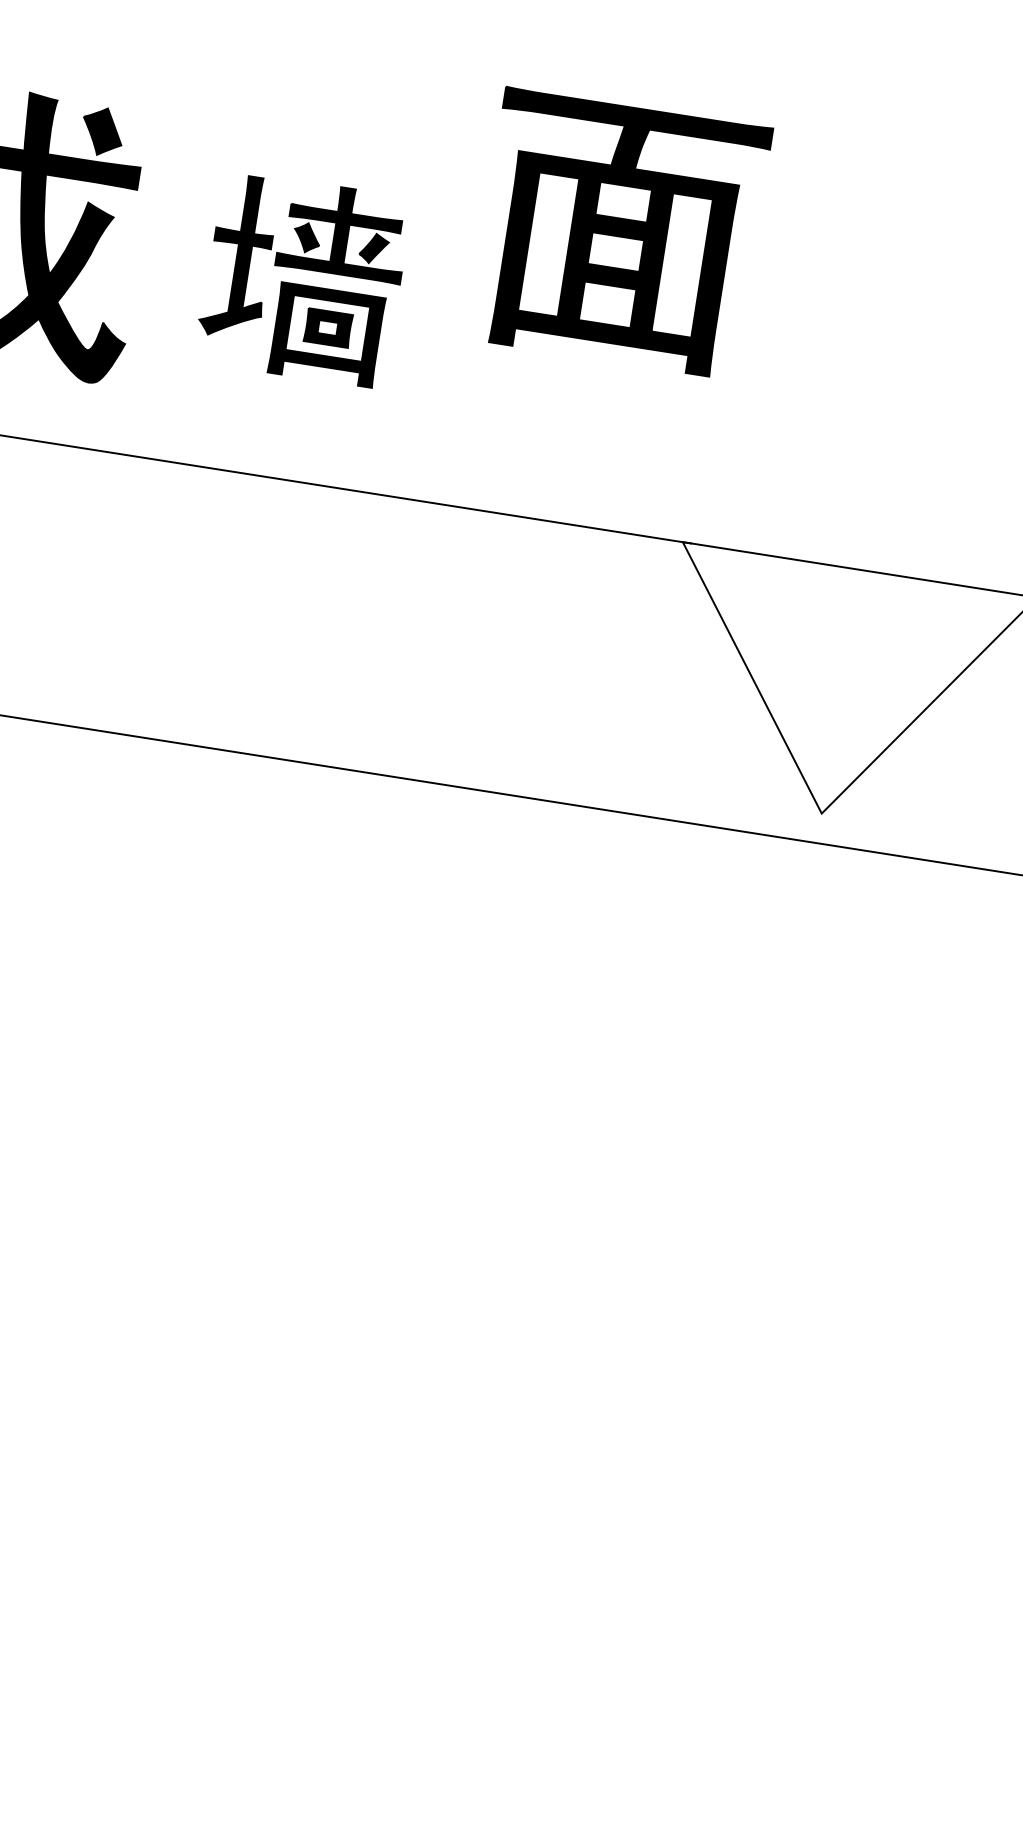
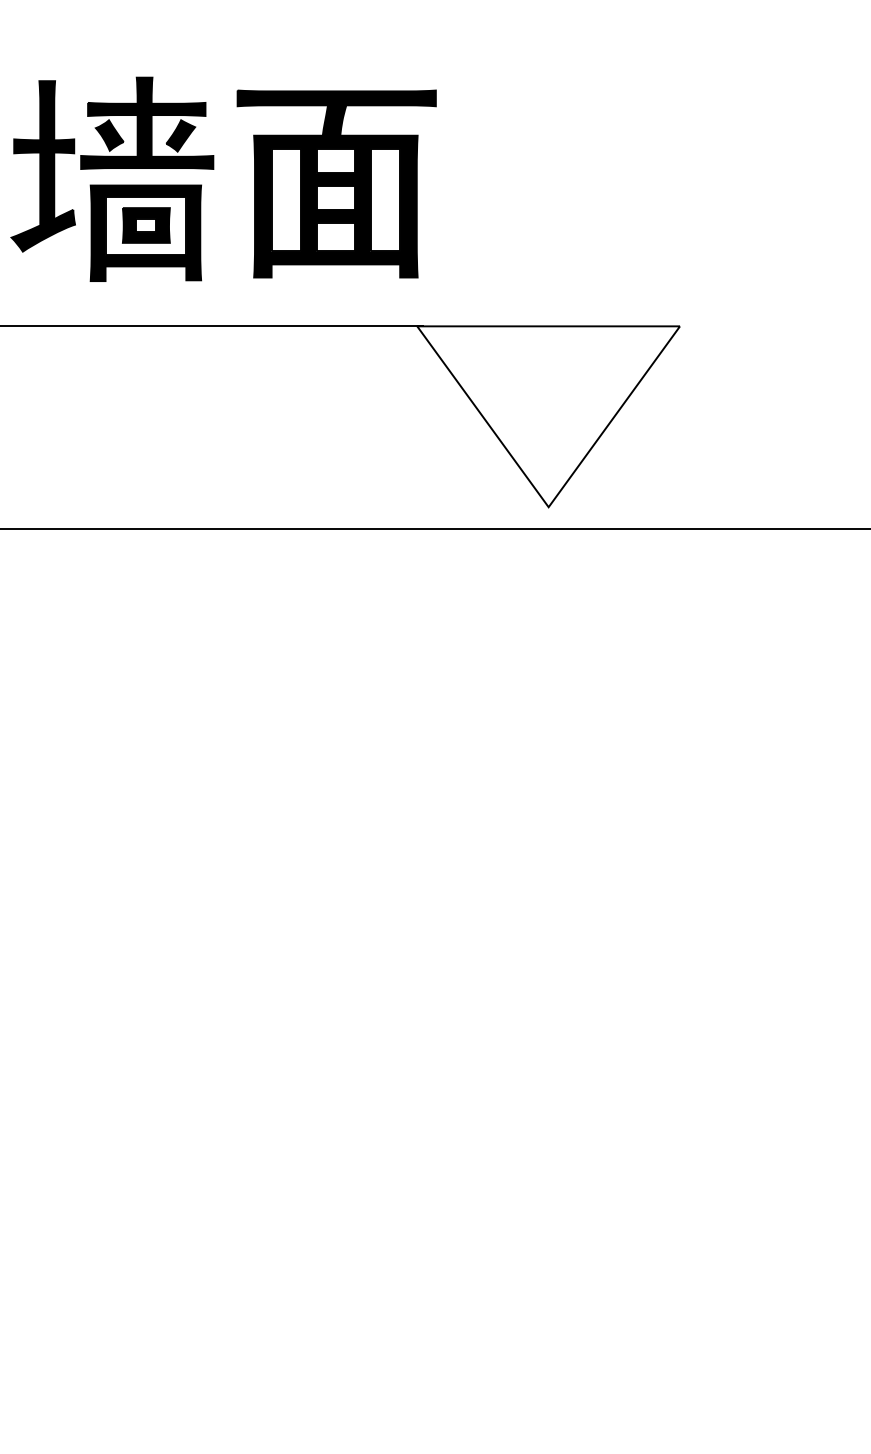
part: (619, 232) -> (336, 183), moved
part: (303, 278) -> (112, 178), size x1.43

